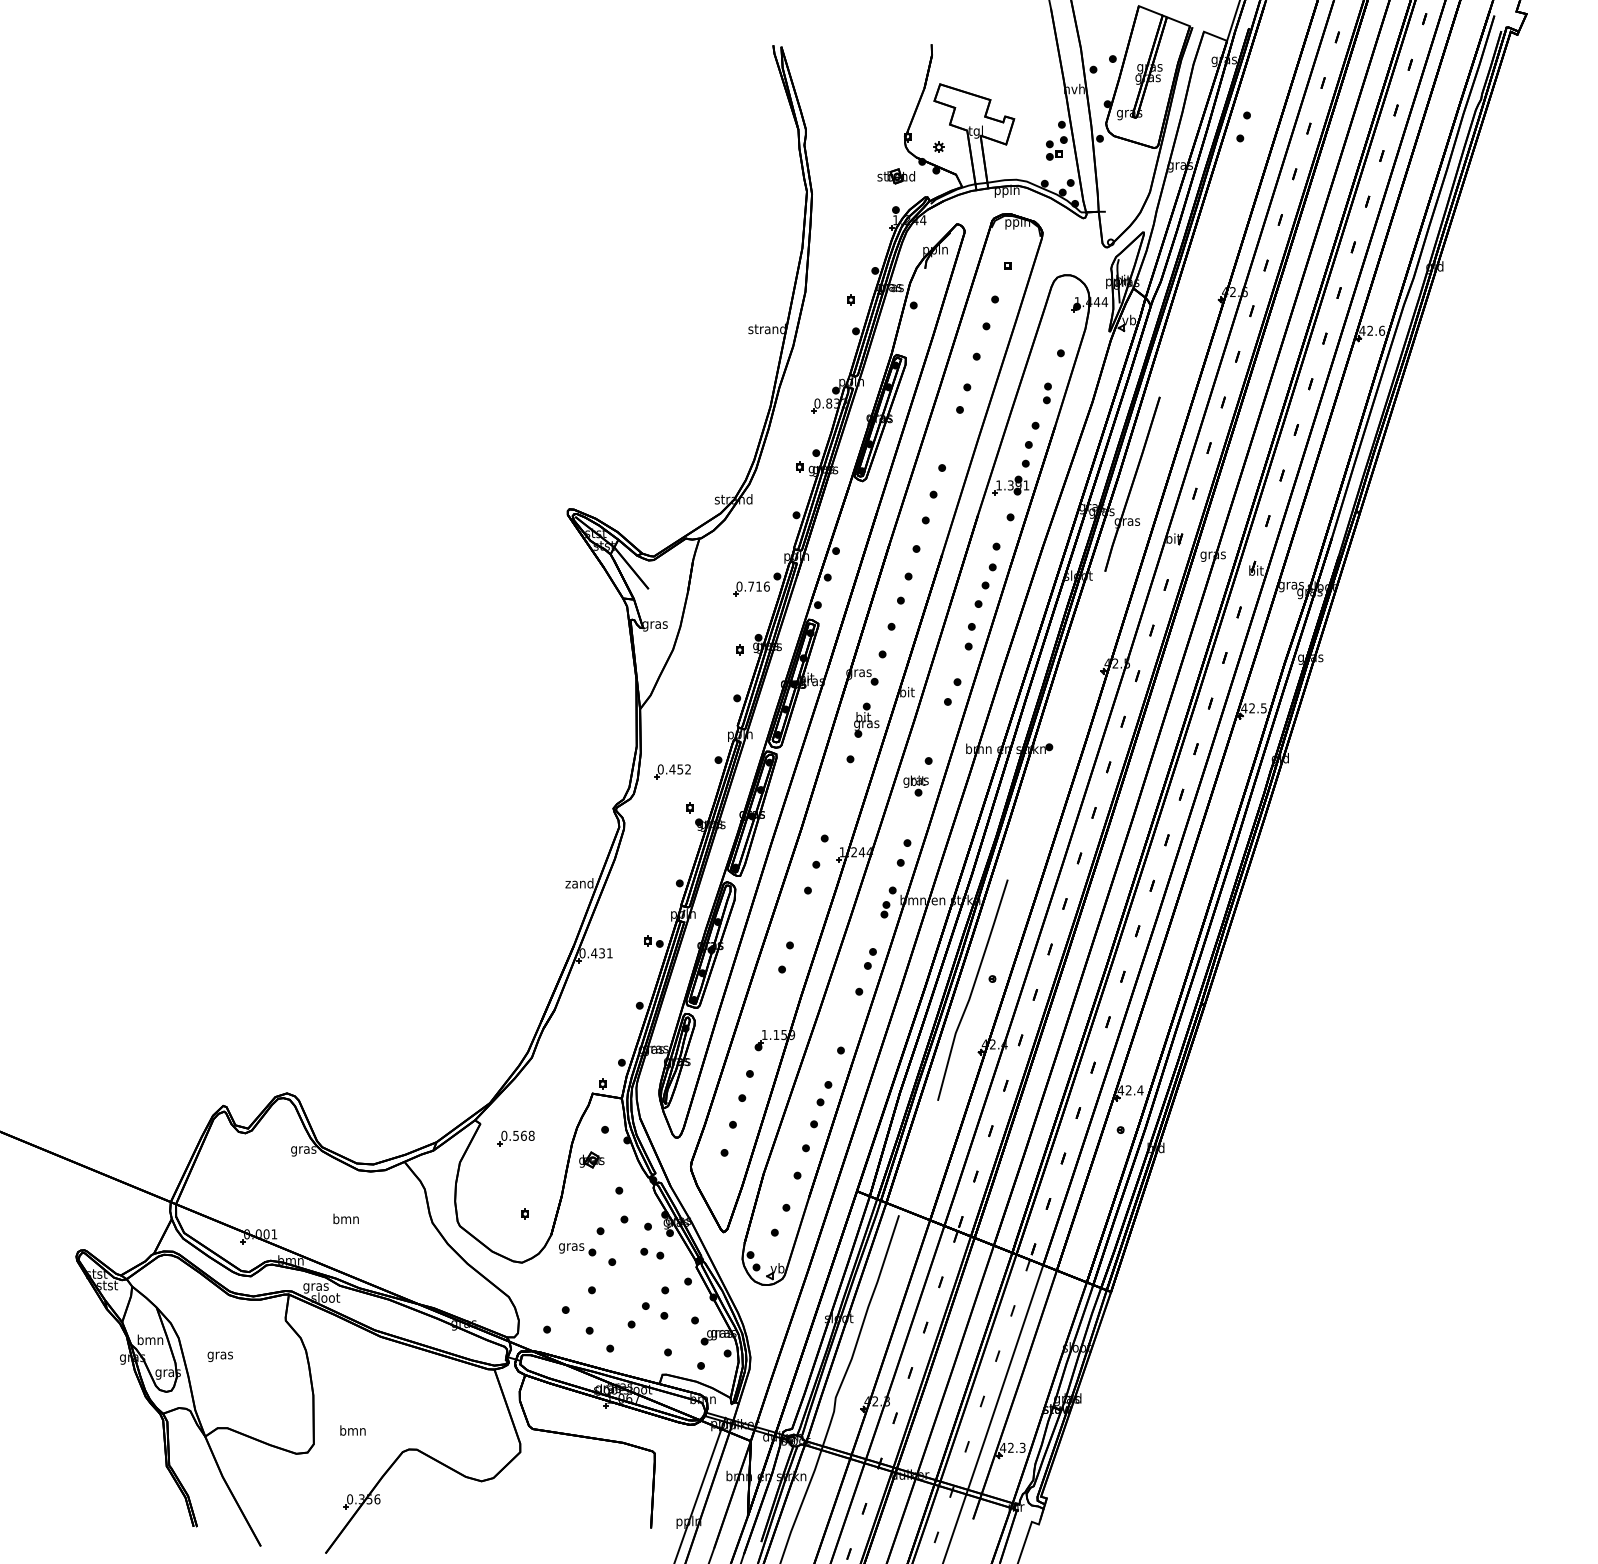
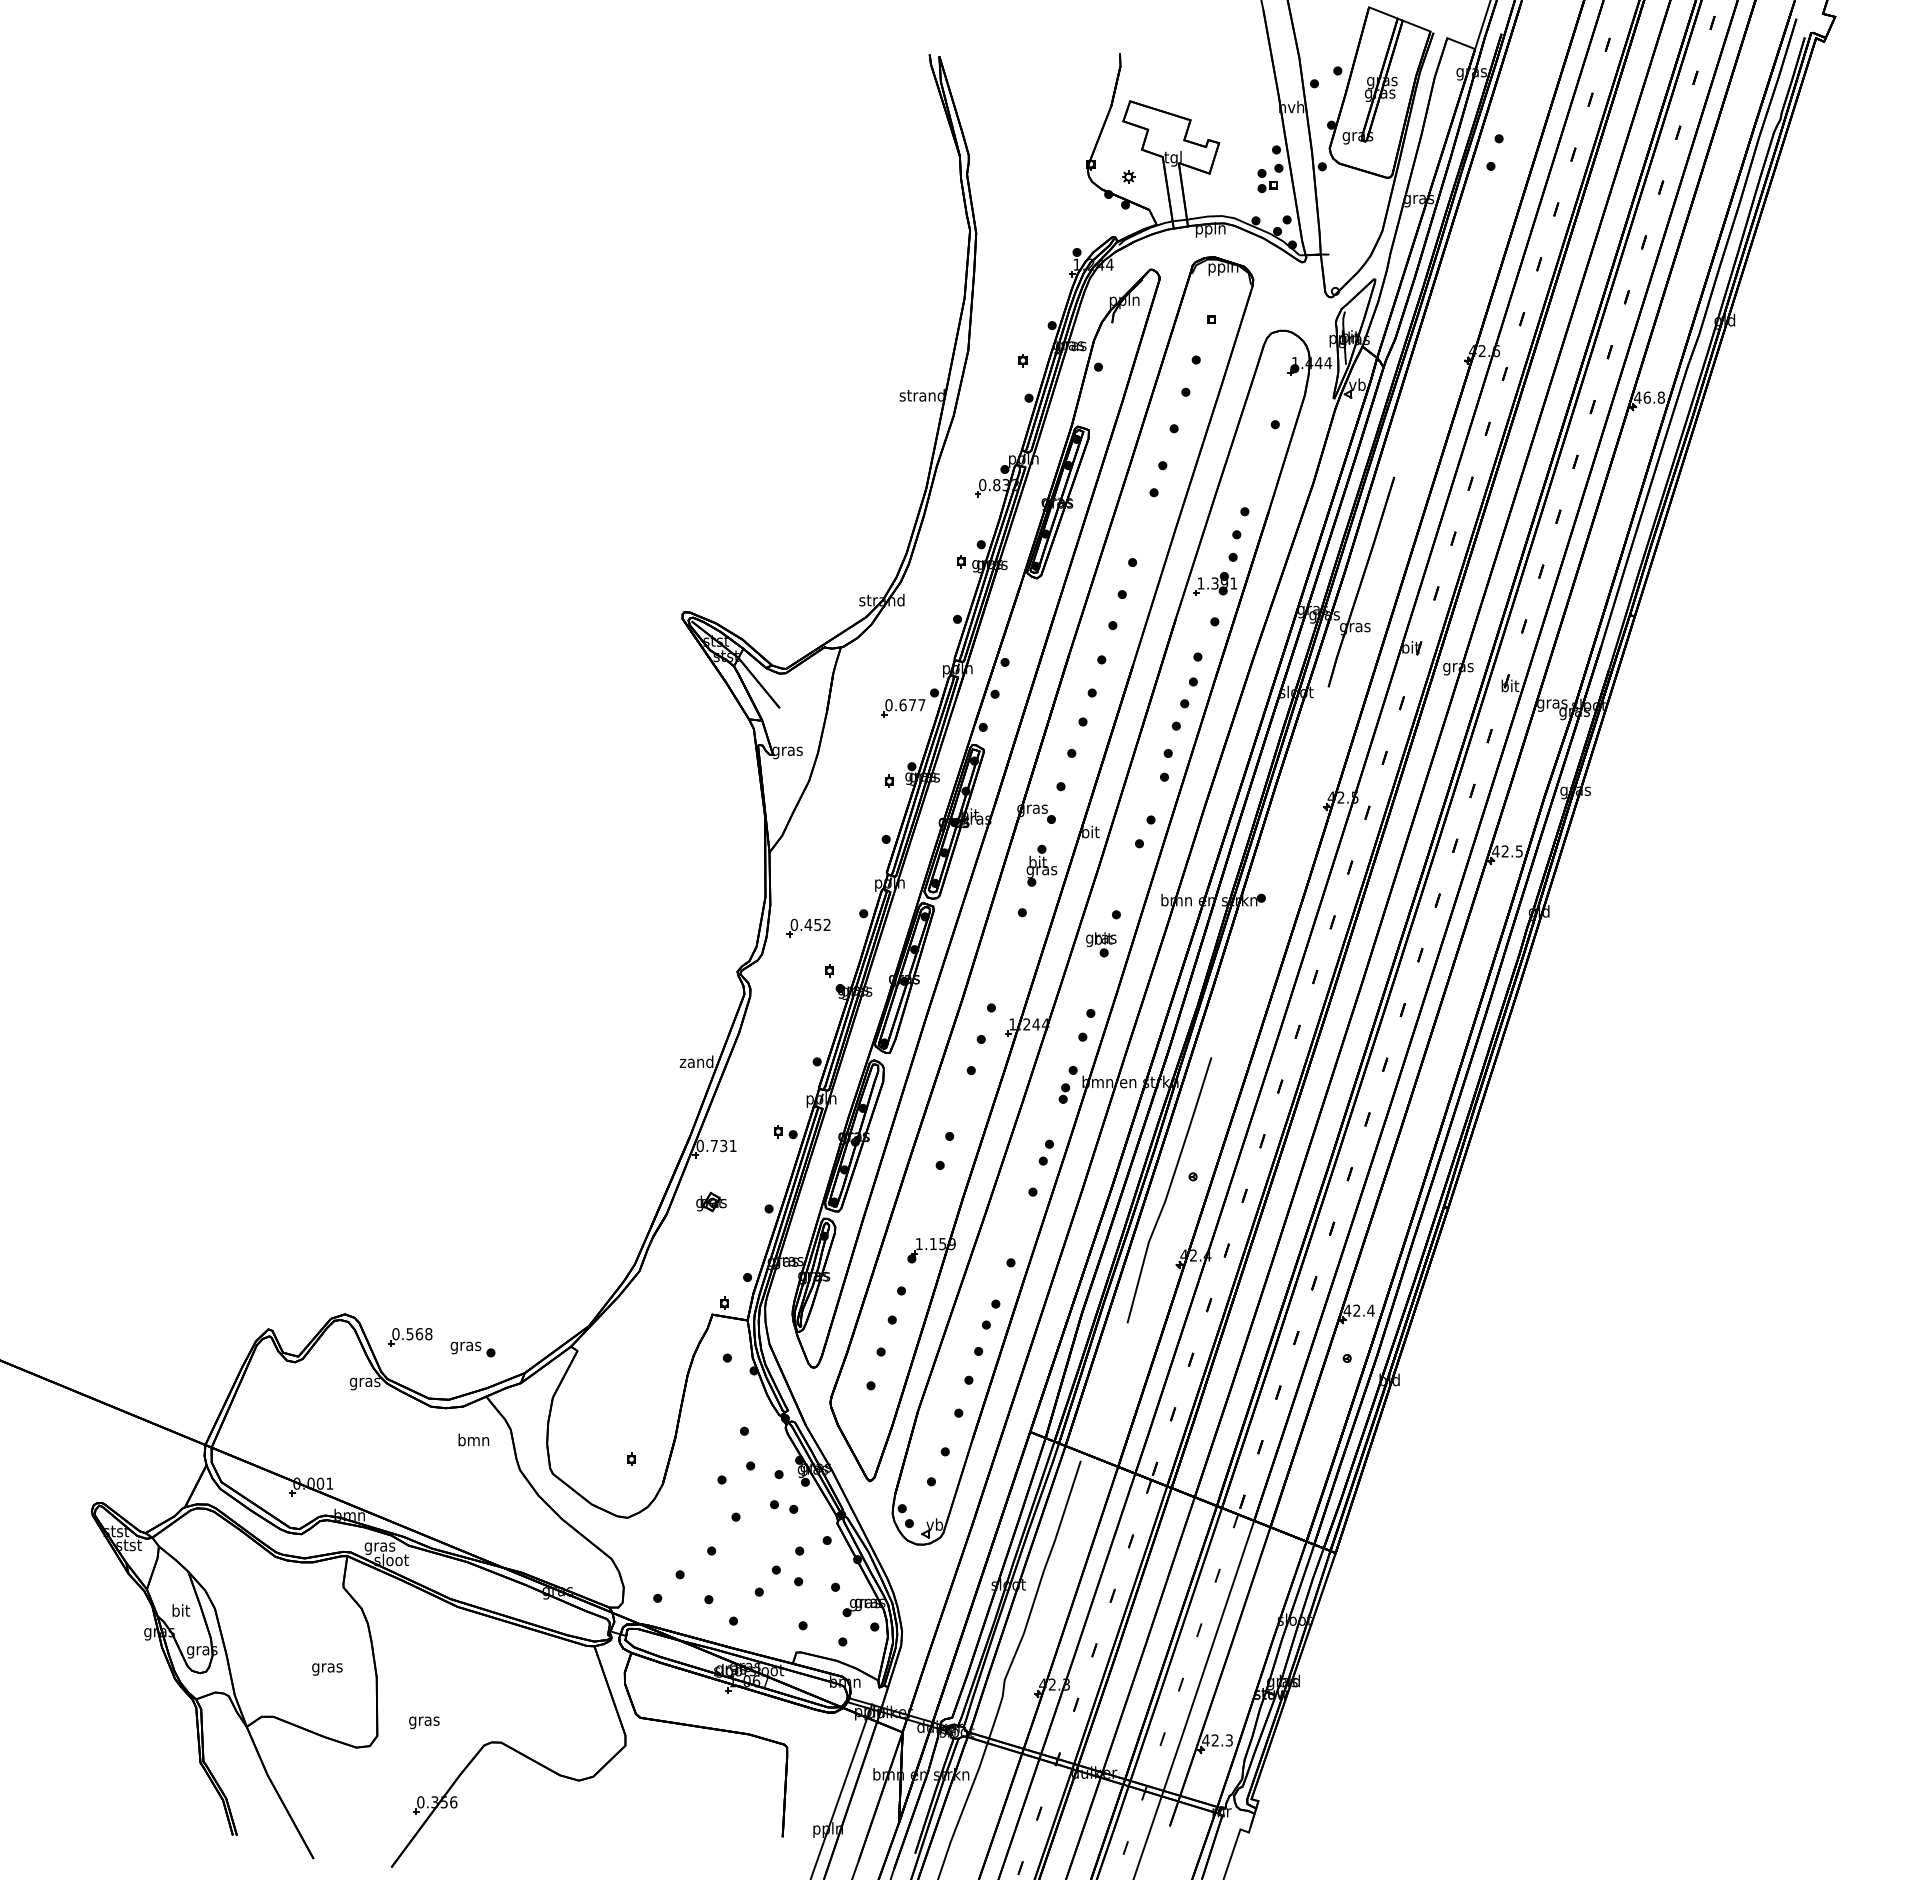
part: (896, 176) -> (1077, 212), removed
text: (1376, 330) -> (1654, 397), 42.6 -> 46.8
part: (1047, 393) -> (1259, 472), removed
text: (758, 586) -> (911, 704), 0.716 -> 0.677
text: (594, 953) -> (714, 1146), 0.431 -> 0.731
part: (515, 1138) -> (409, 1337), moved
part: (591, 1159) -> (711, 1201), moved
text: (345, 1218) -> (473, 1439), moved
part: (577, 1249) -> (473, 1349), moved
text: (150, 1339) -> (180, 1610), bmn -> bit
text: (219, 1356) -> (326, 1669), moved
text: (352, 1431) -> (423, 1720), bmn -> gras

